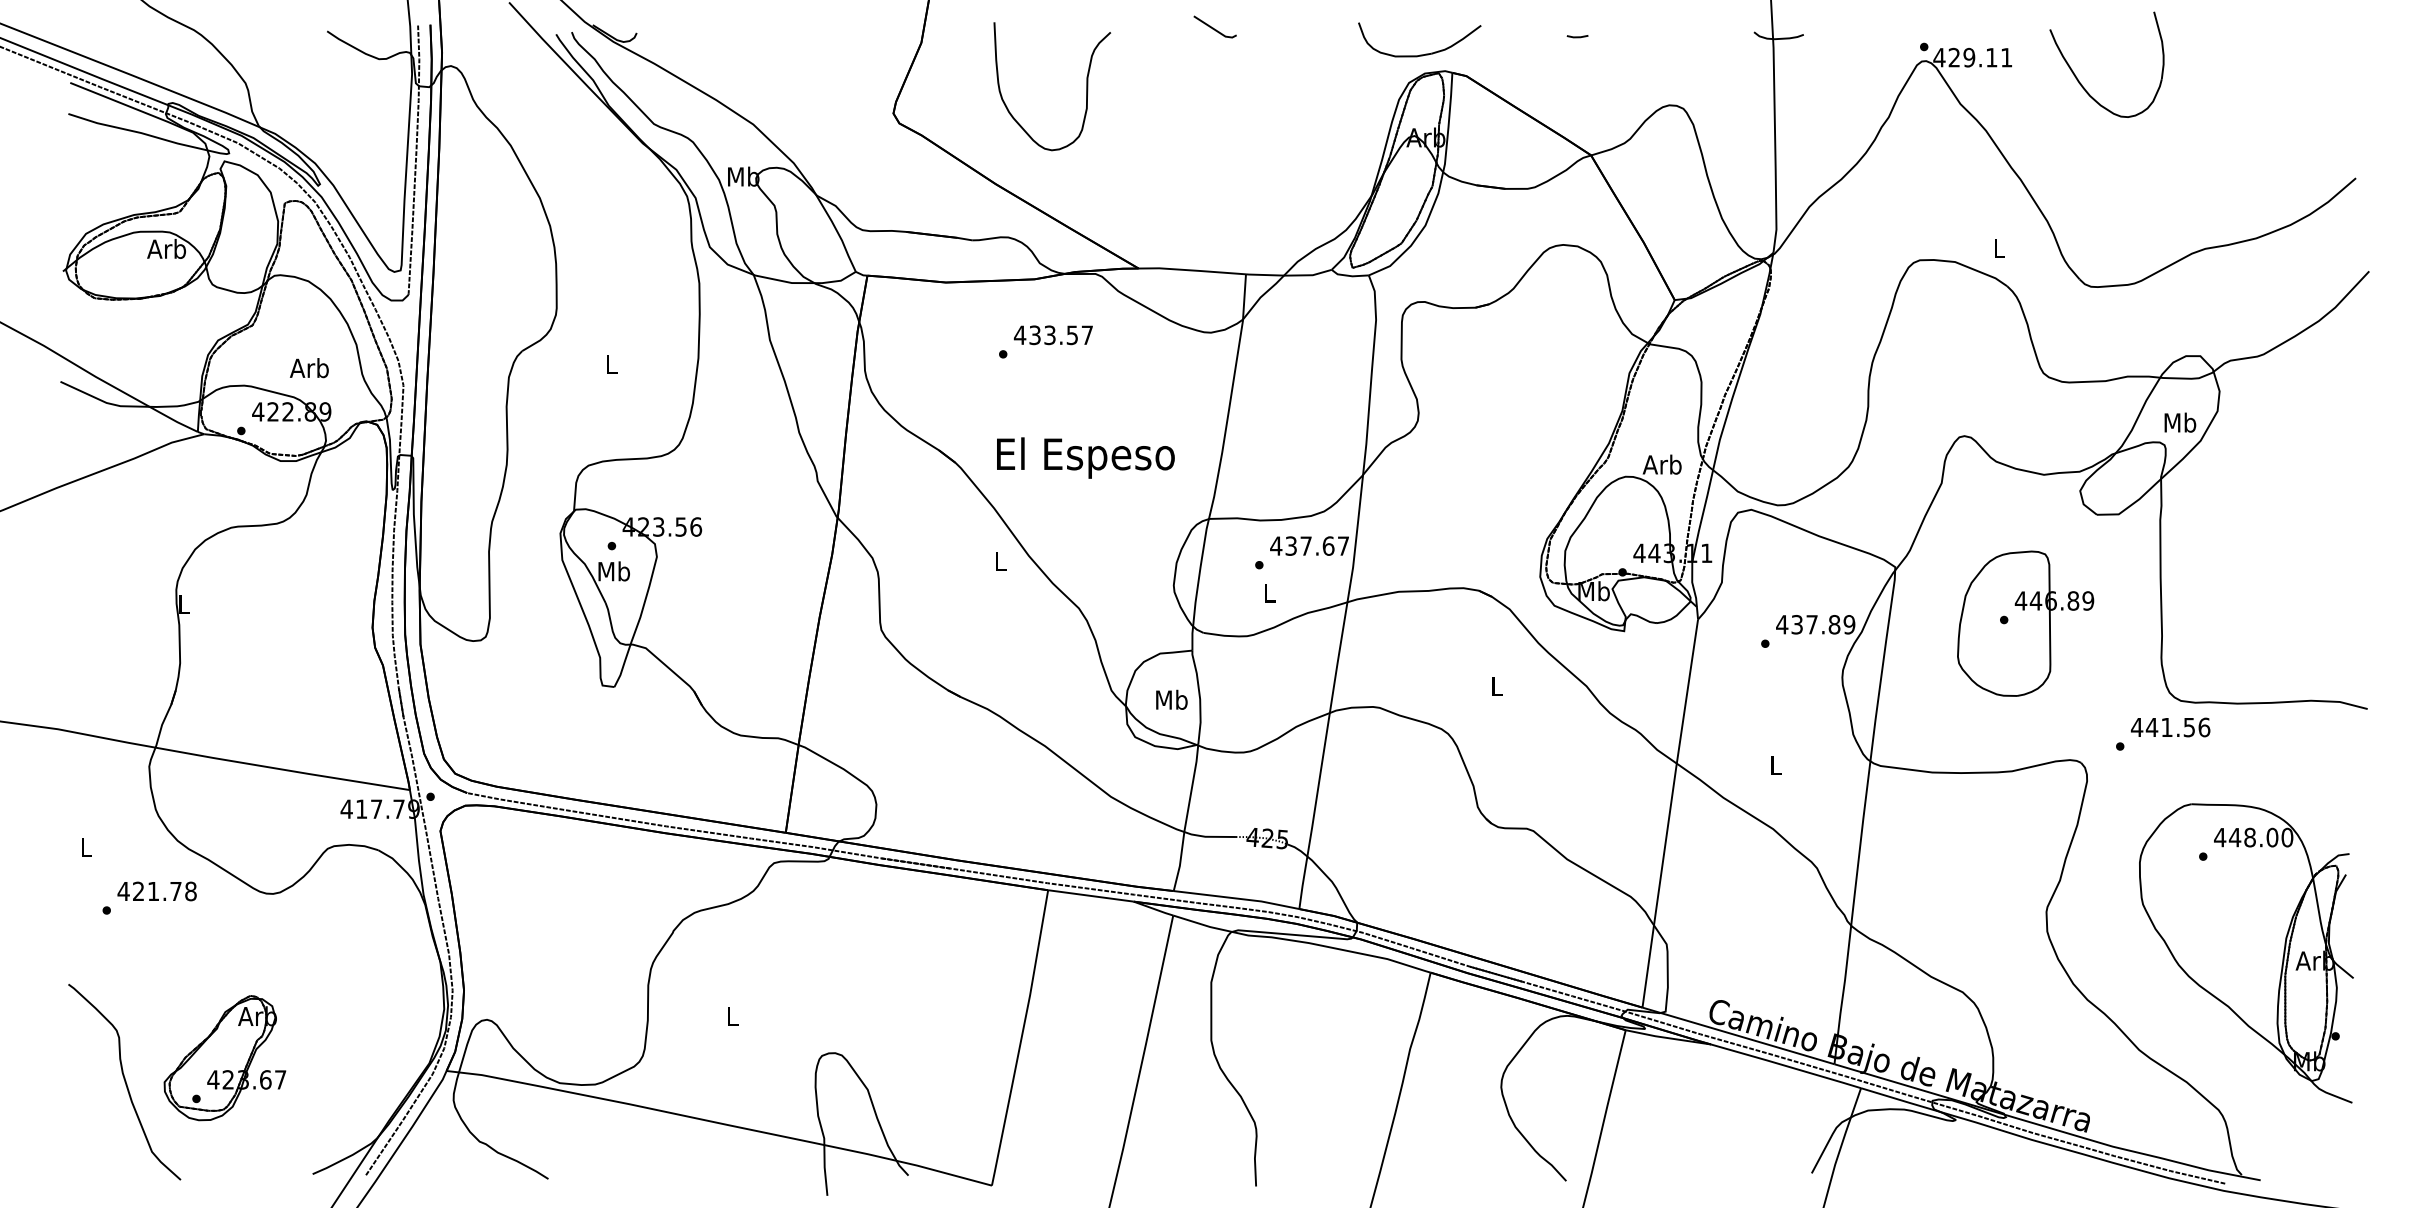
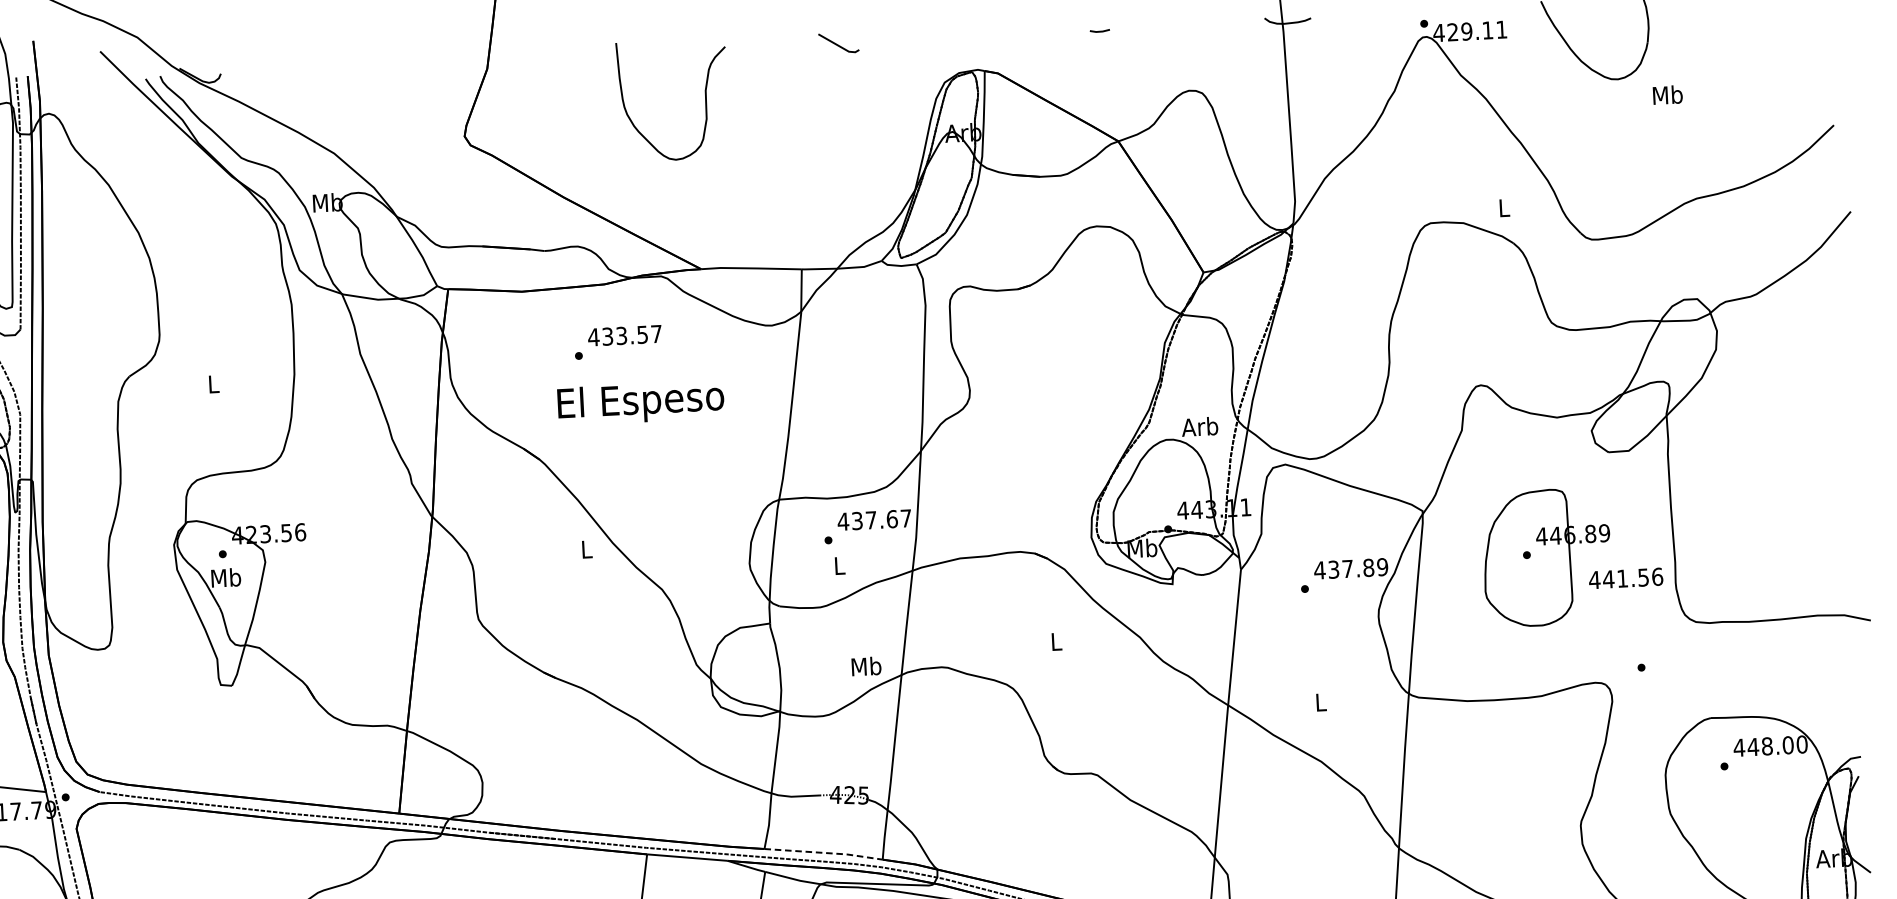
line: (1213, 27) -> (837, 43), moved
part: (1420, 54) -> (954, 55), removed
curve: (1086, 86) -> (705, 98), moved
text: (2180, 422) -> (1667, 94), moved
text: (1085, 457) -> (640, 402), moved
text: (1171, 699) -> (866, 666), moved
text: (2170, 727) -> (1625, 578), moved
line: (1237, 898) -> (824, 852), solid -> dashed

